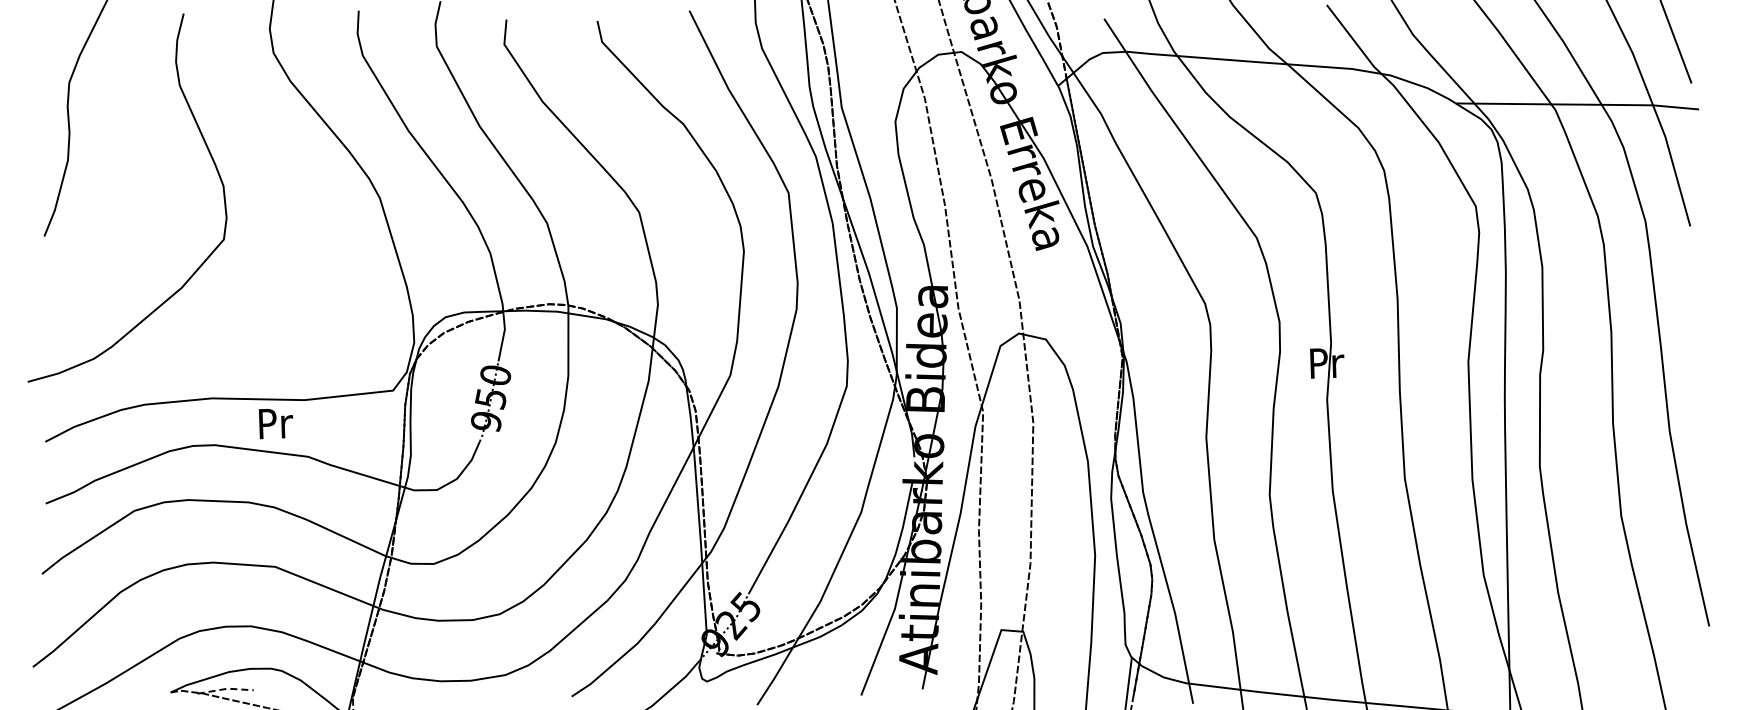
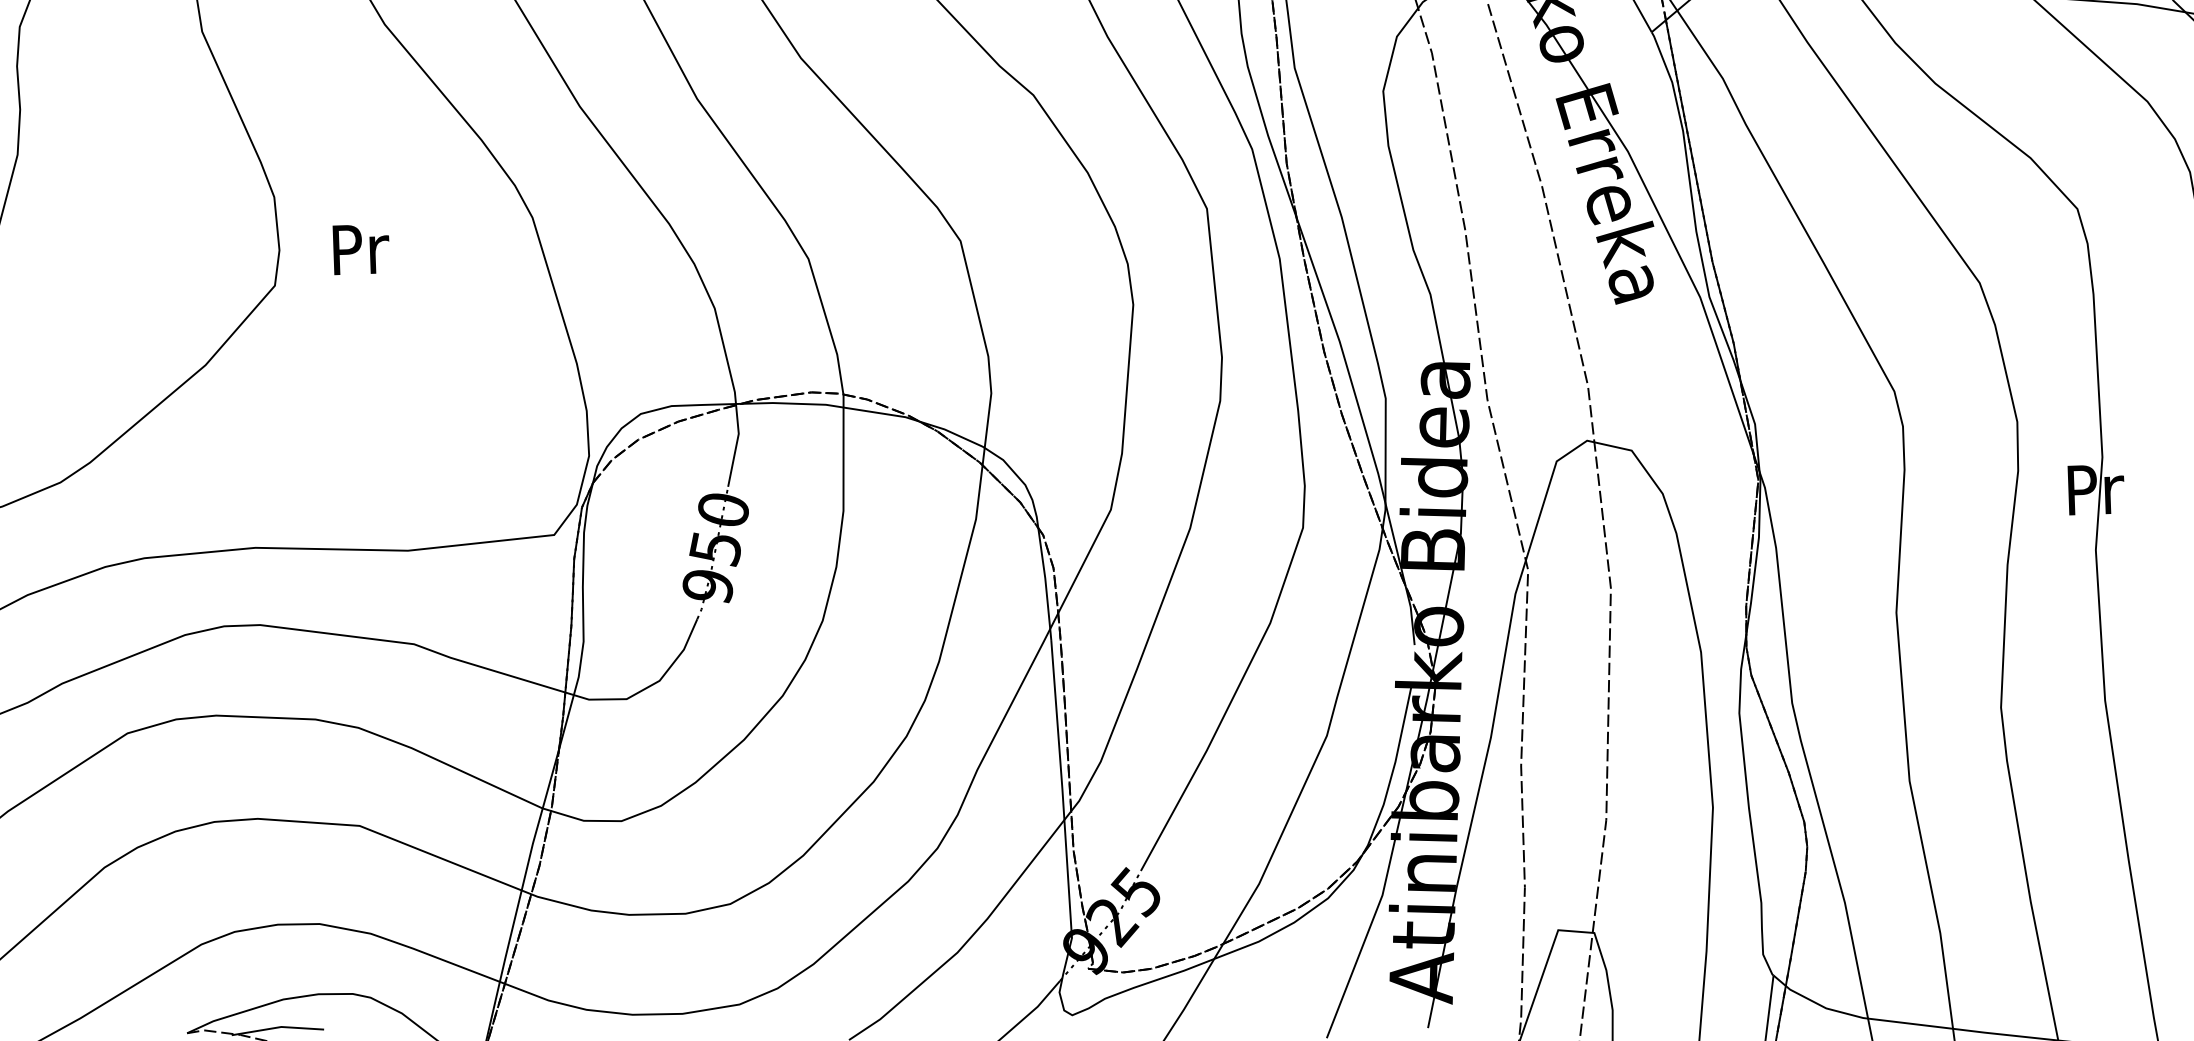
text: (276, 424) -> (361, 250), moved
line: (225, 689) -> (277, 1028), dashed -> solid

